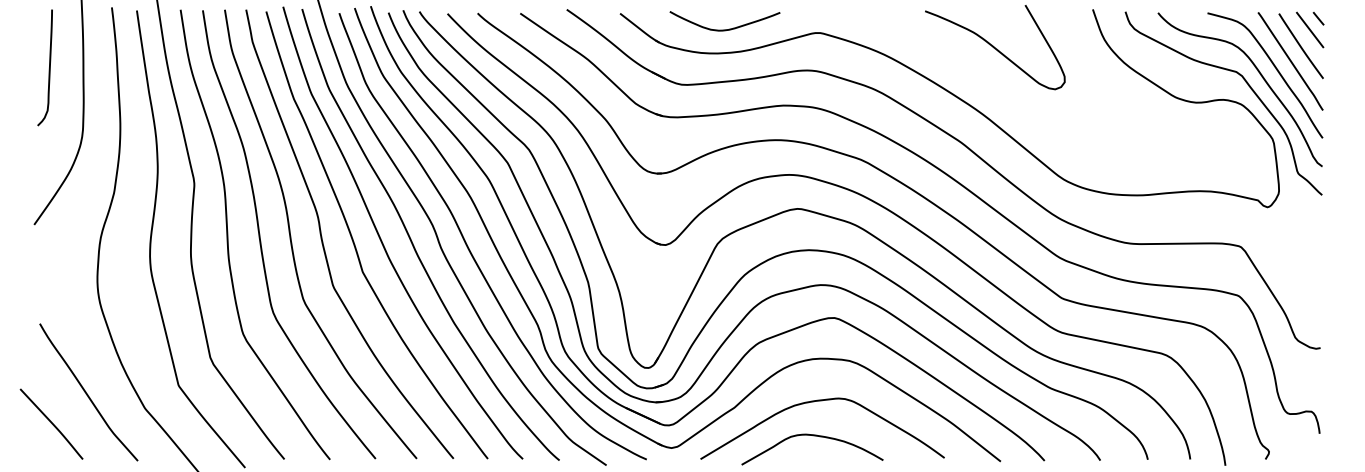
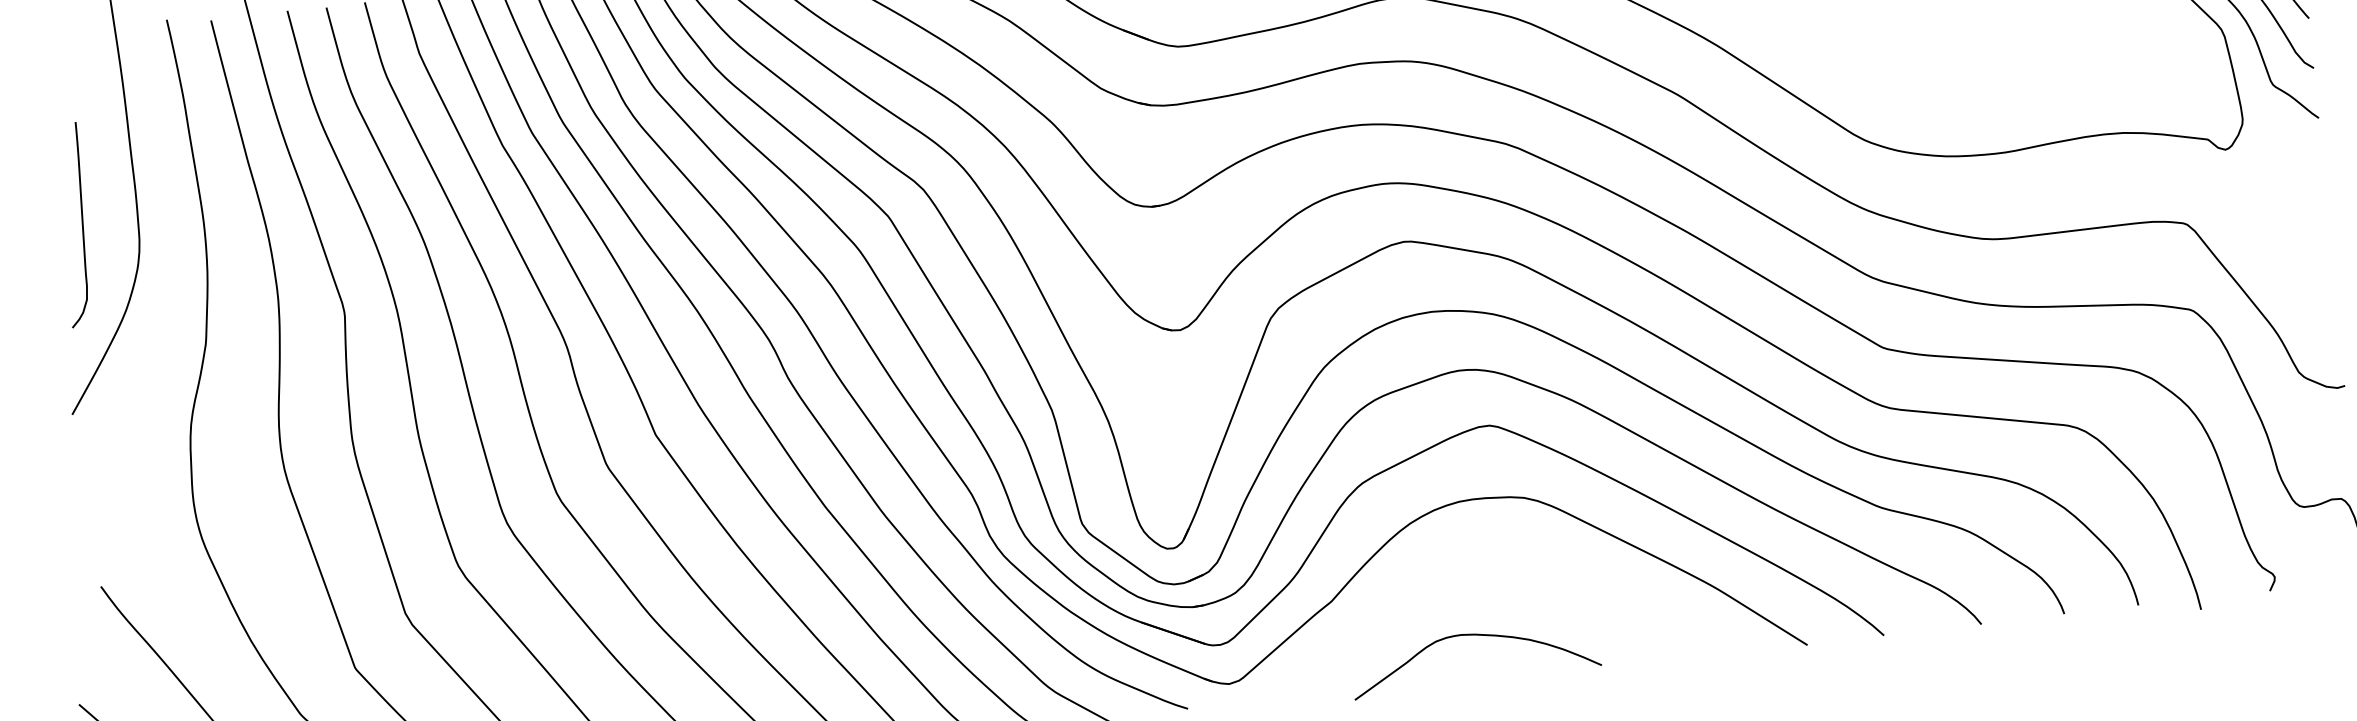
curve: (48, 69) -> (80, 227), moved
curve: (822, 401) -> (1484, 573), removed

